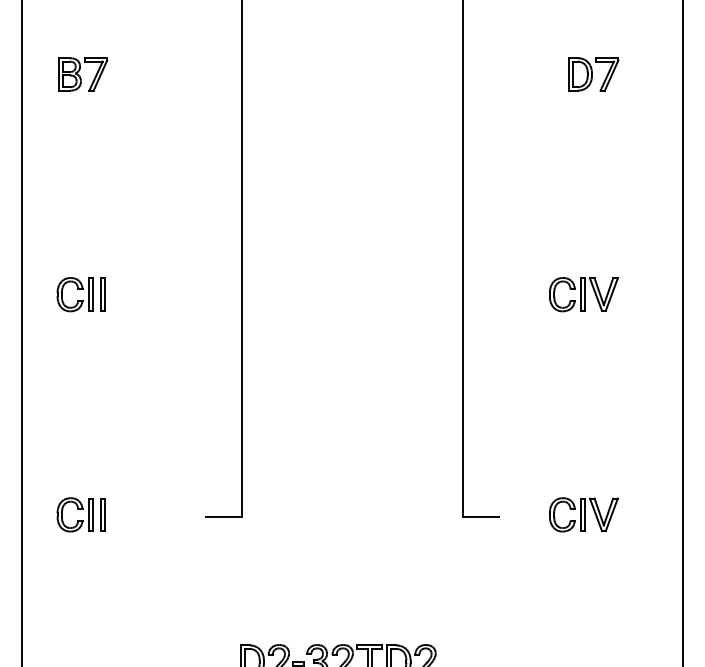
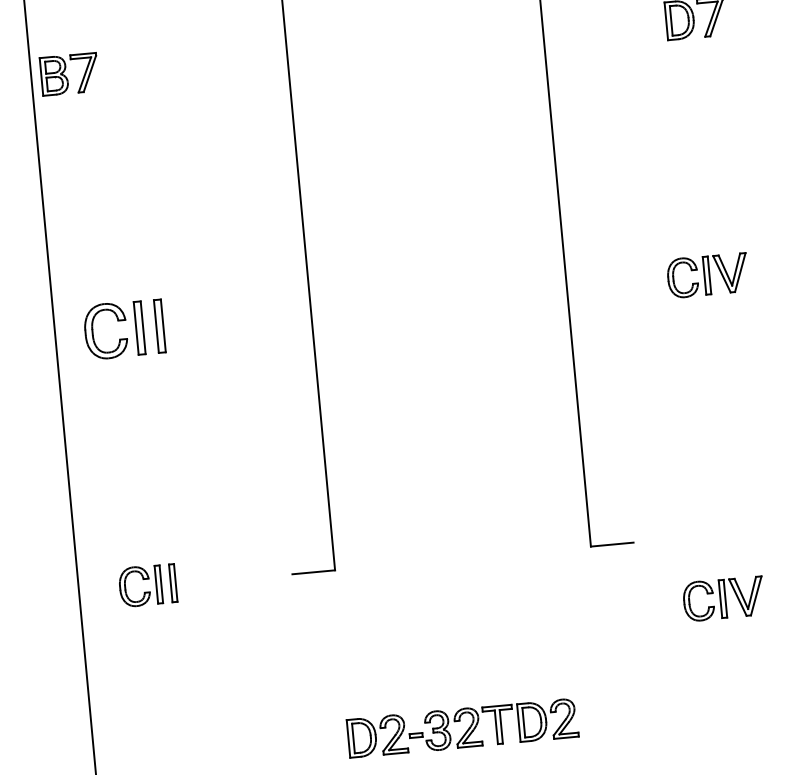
part: (83, 74) -> (70, 74), moved
part: (80, 294) -> (123, 329), size x1.4
part: (583, 514) -> (723, 598), moved

